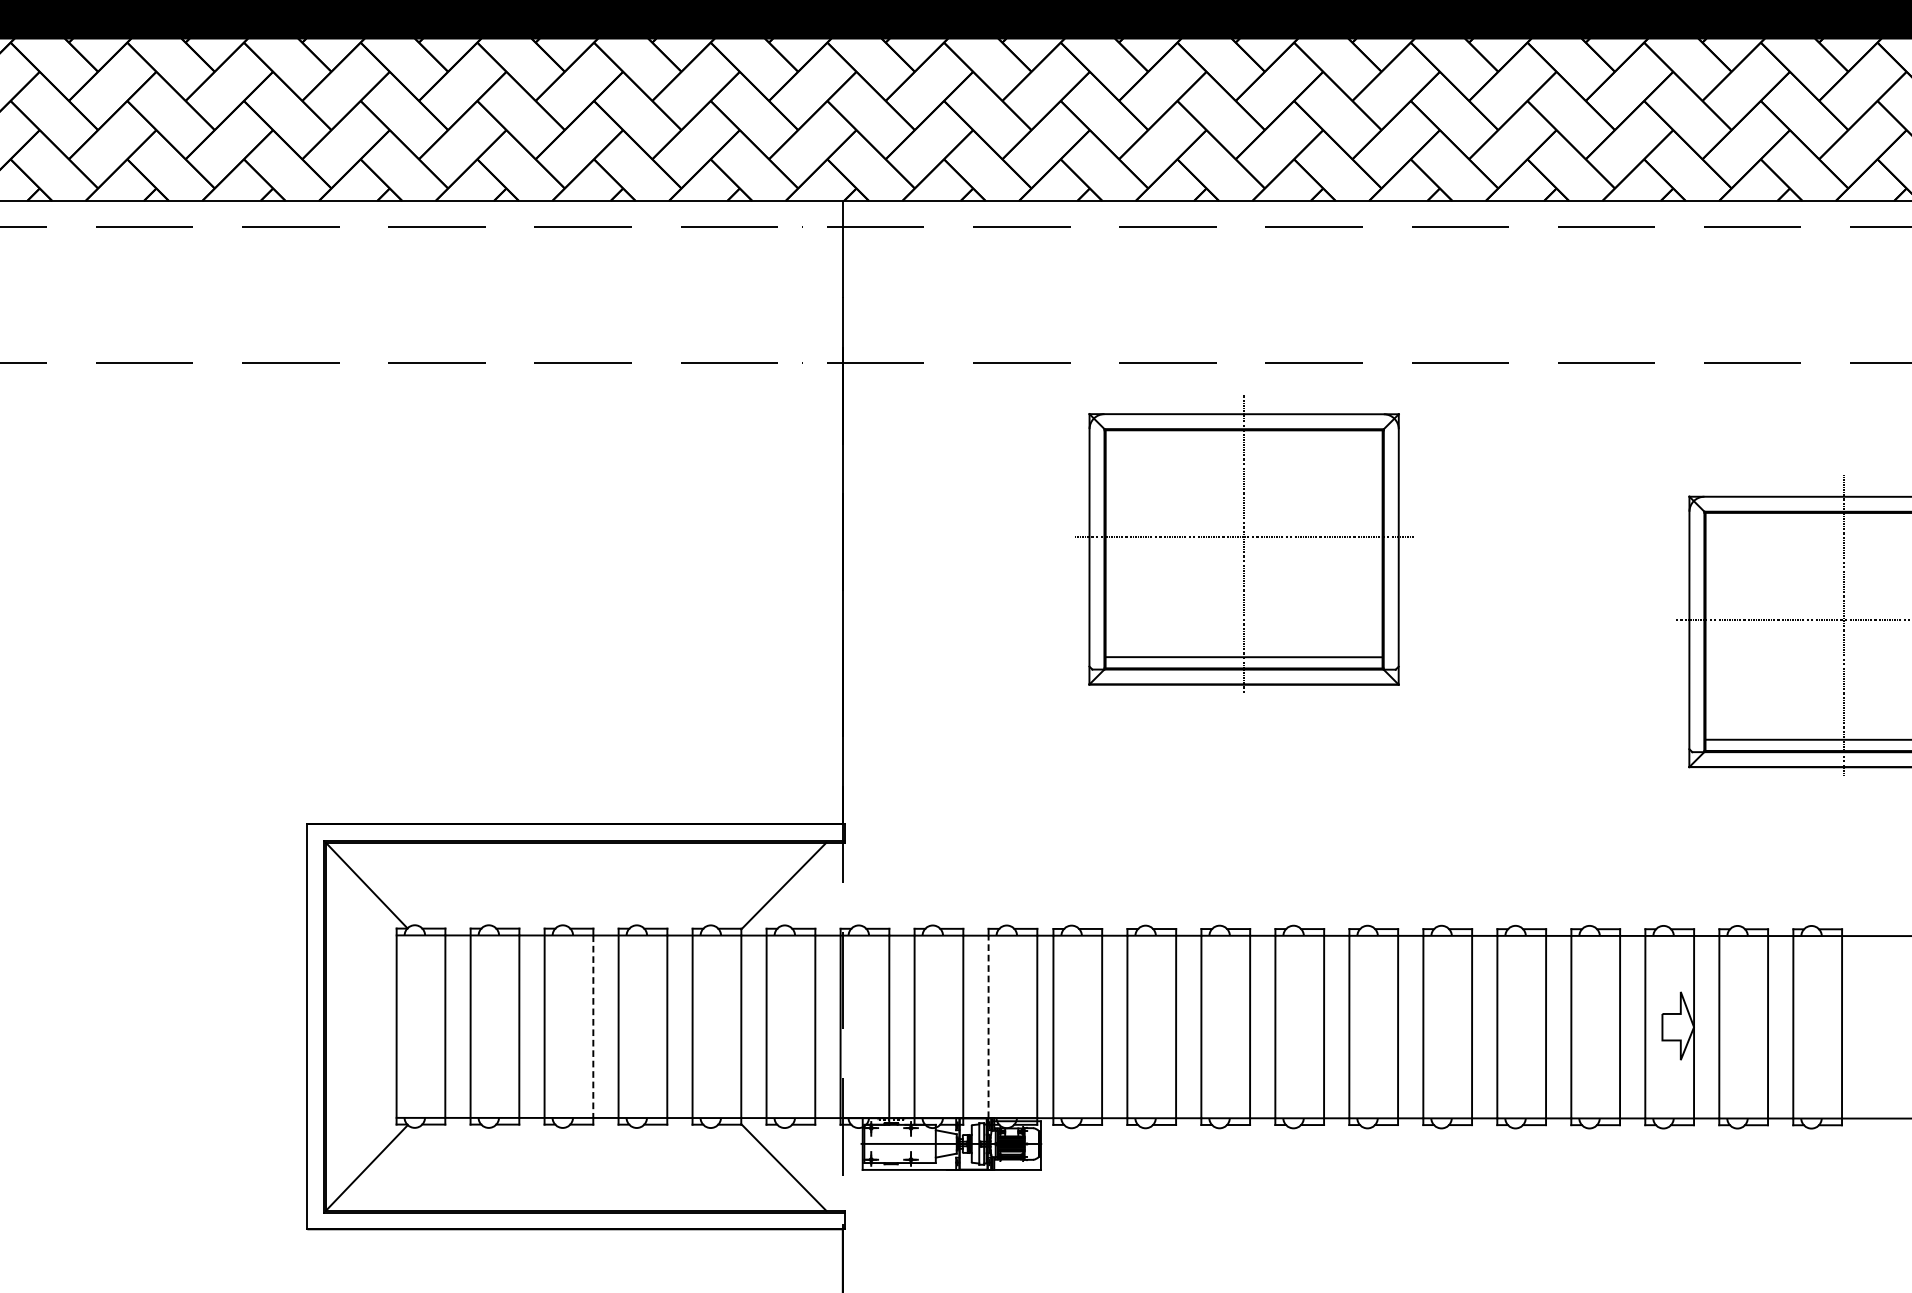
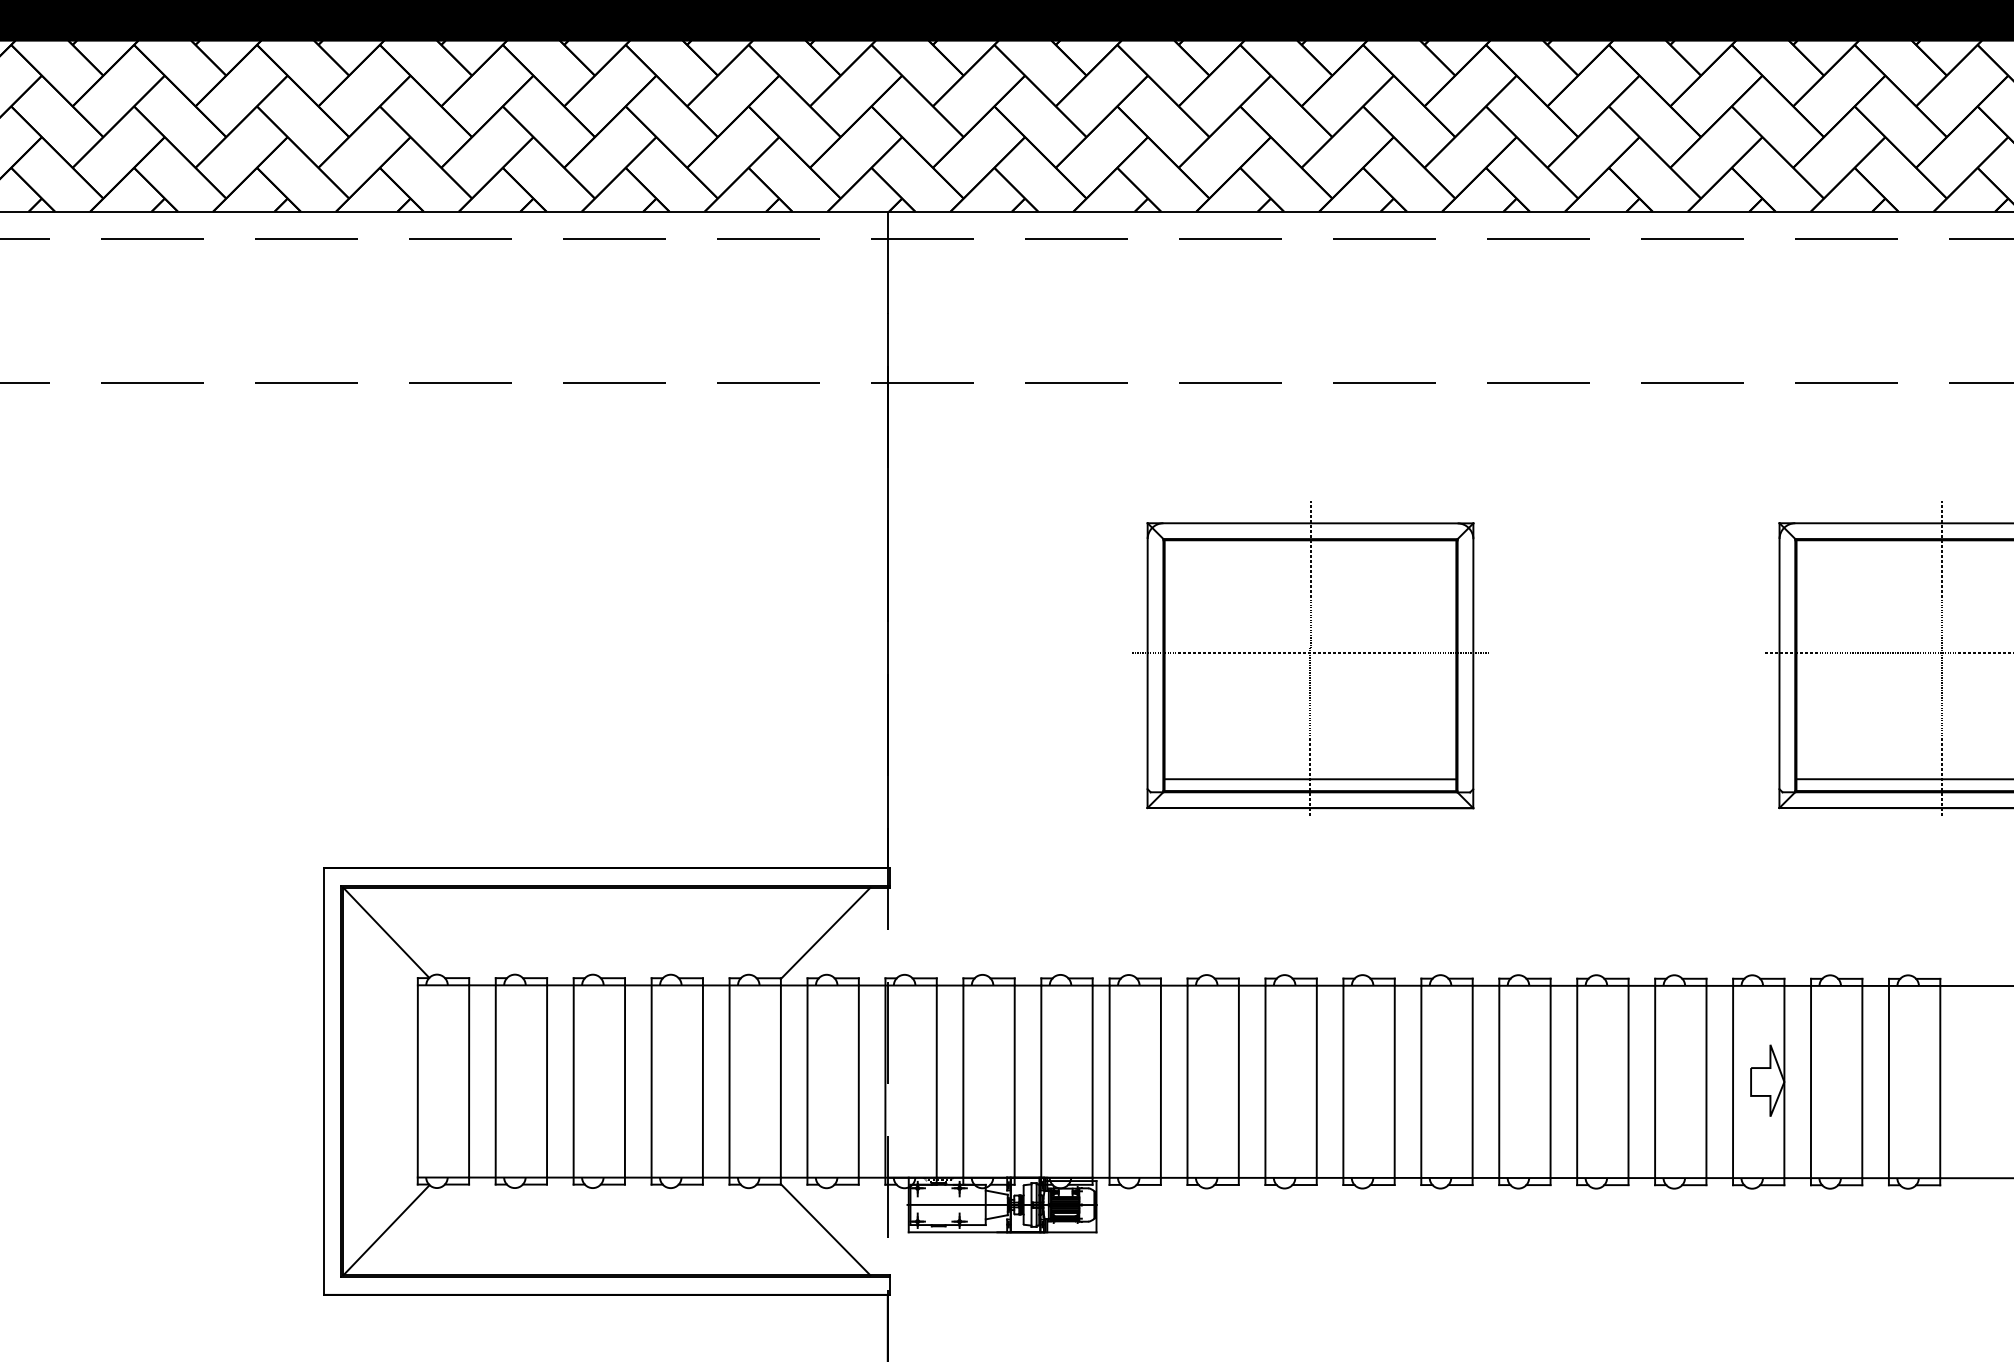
part: (1244, 542) -> (1310, 658), moved
line: (593, 1026) -> (625, 1081), dashed -> solid
line: (988, 1026) -> (1041, 1081), dashed -> solid

